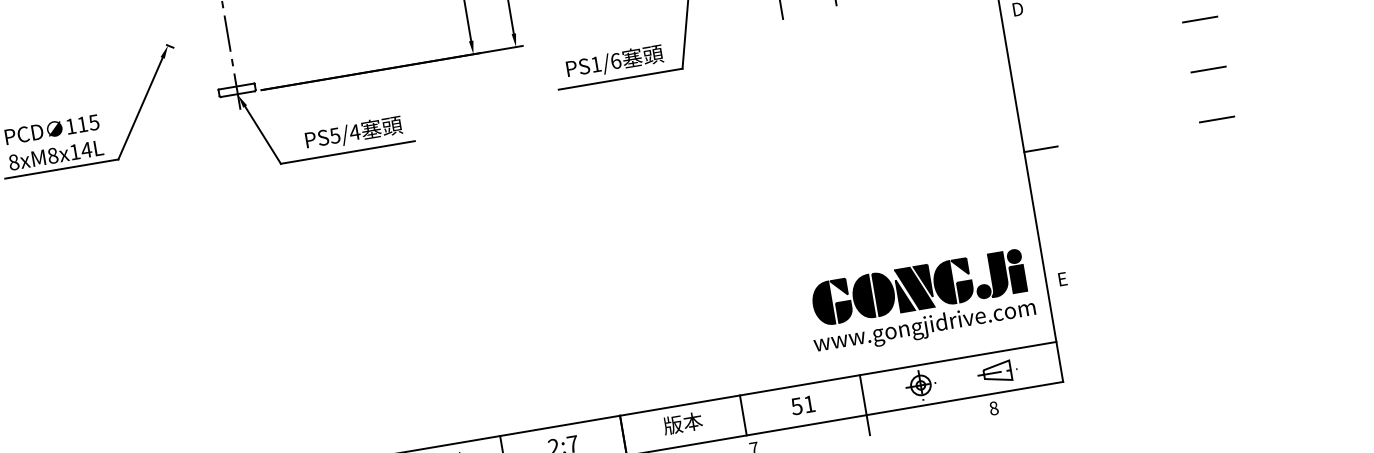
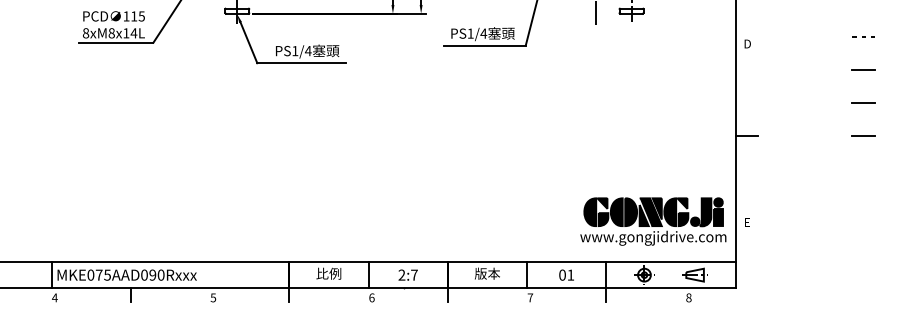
text: (615, 60) -> (483, 33), PS1/6 -> PS1/4
text: (335, 136) -> (295, 51), PS5/4 -> PS1/4
text: (796, 405) -> (562, 274), 51 -> 01

